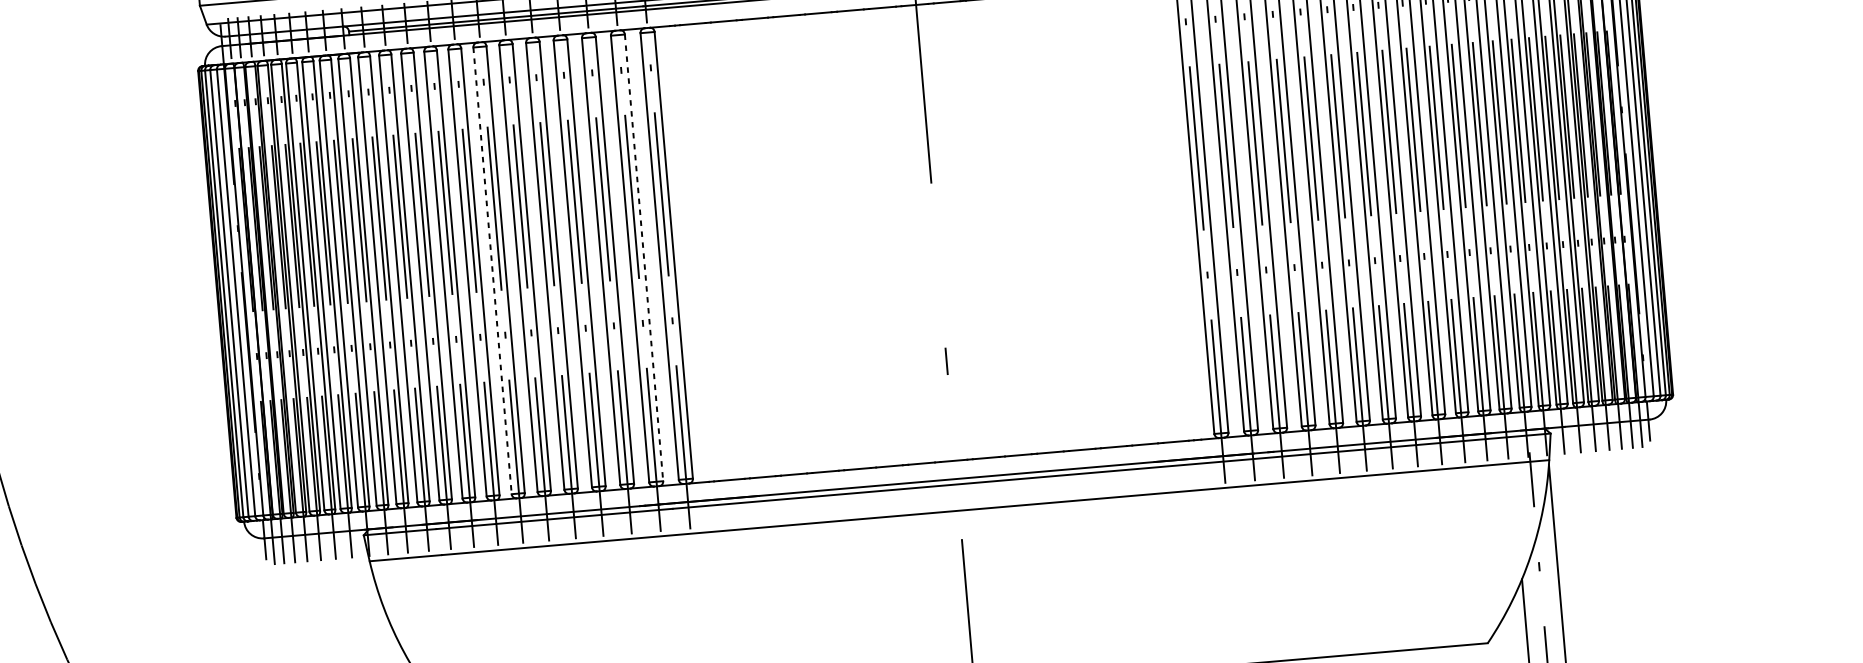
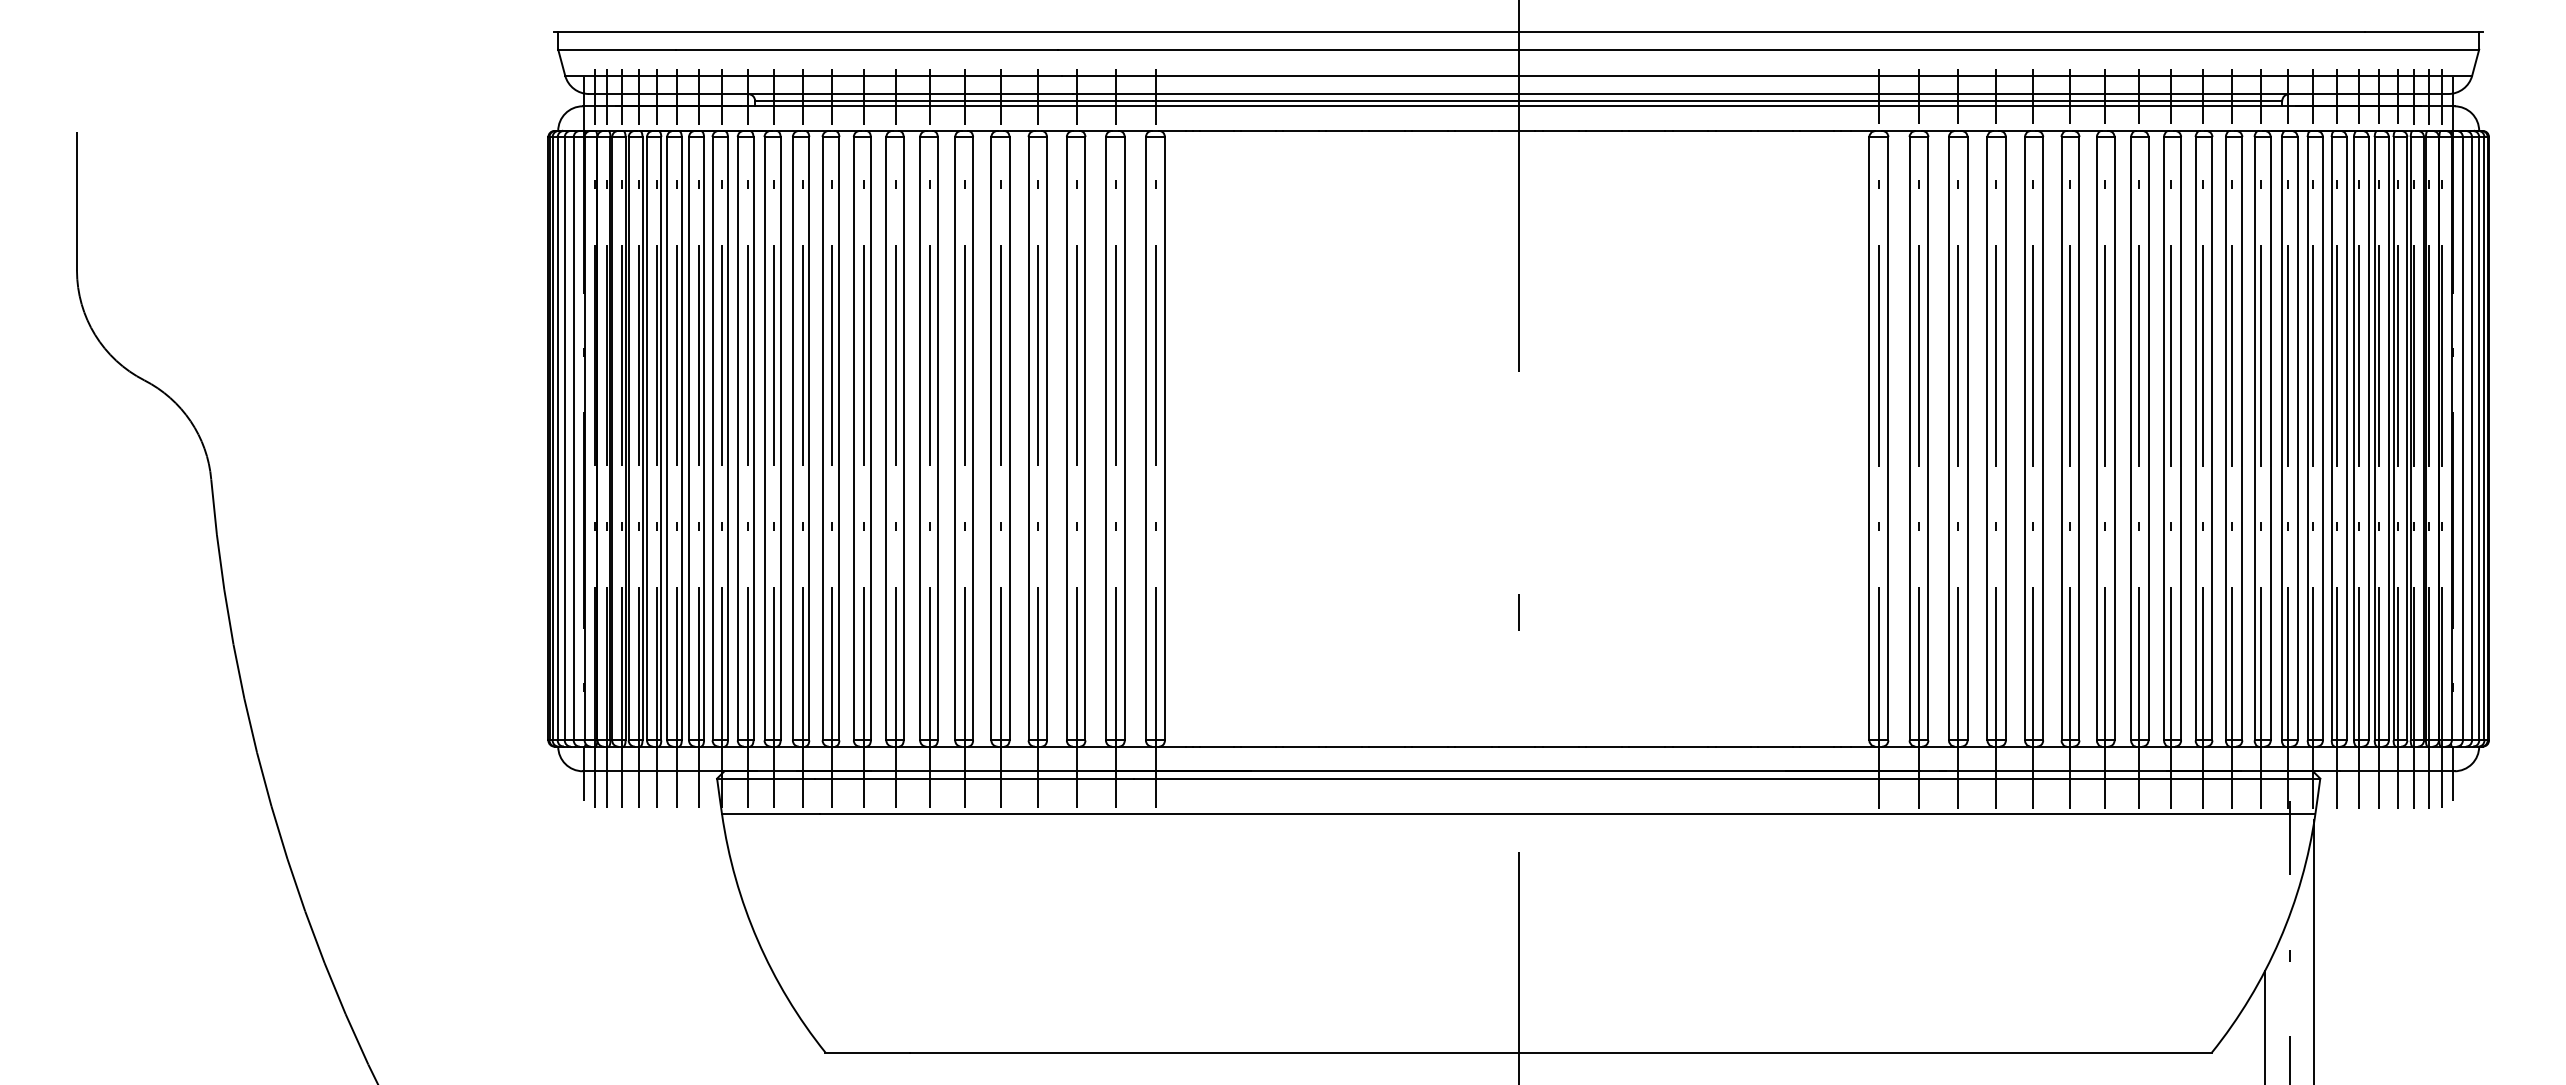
line: (643, 257) -> (1124, 438), dashed -> solid
line: (492, 270) -> (920, 438), dashed -> solid

